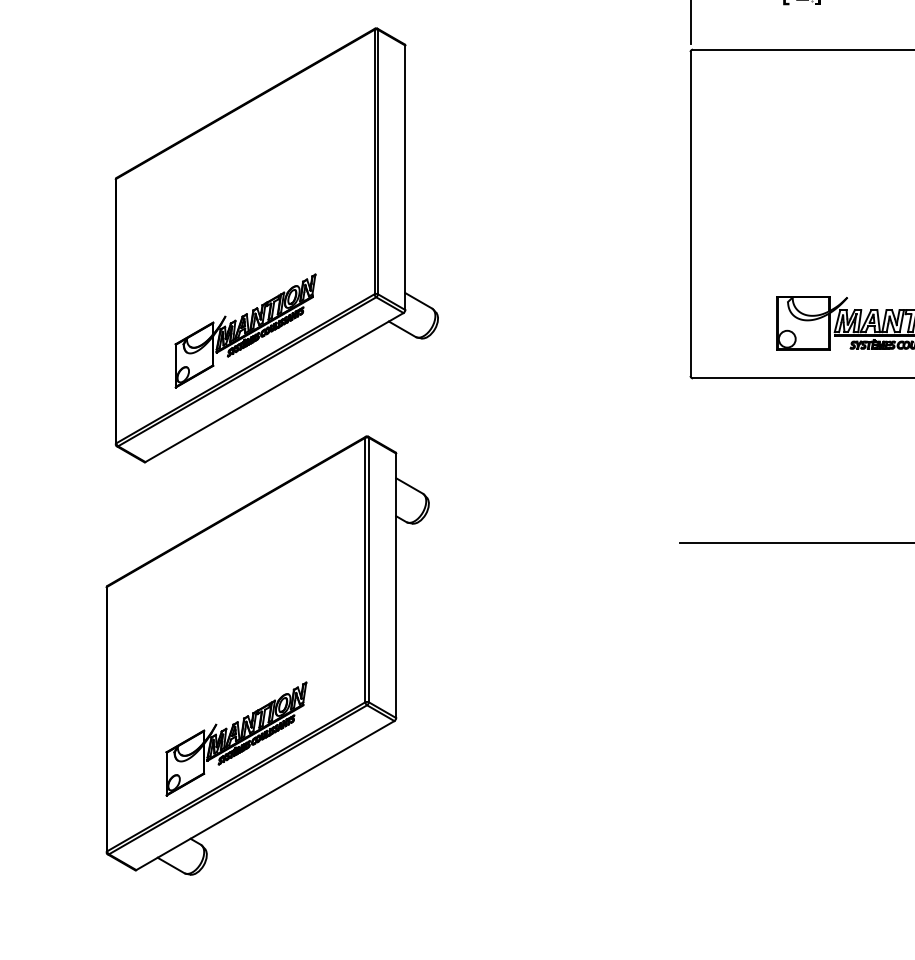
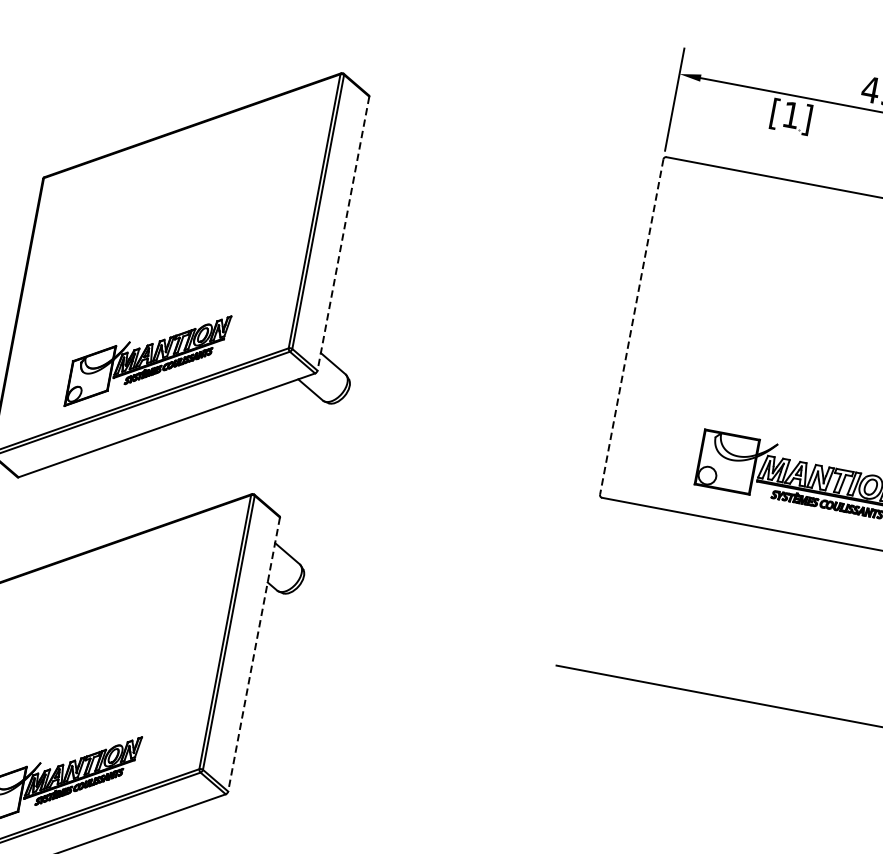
line: (405, 178) -> (343, 234), solid -> dashed
line: (690, 214) -> (631, 327), solid -> dashed
line: (396, 586) -> (254, 655), solid -> dashed

